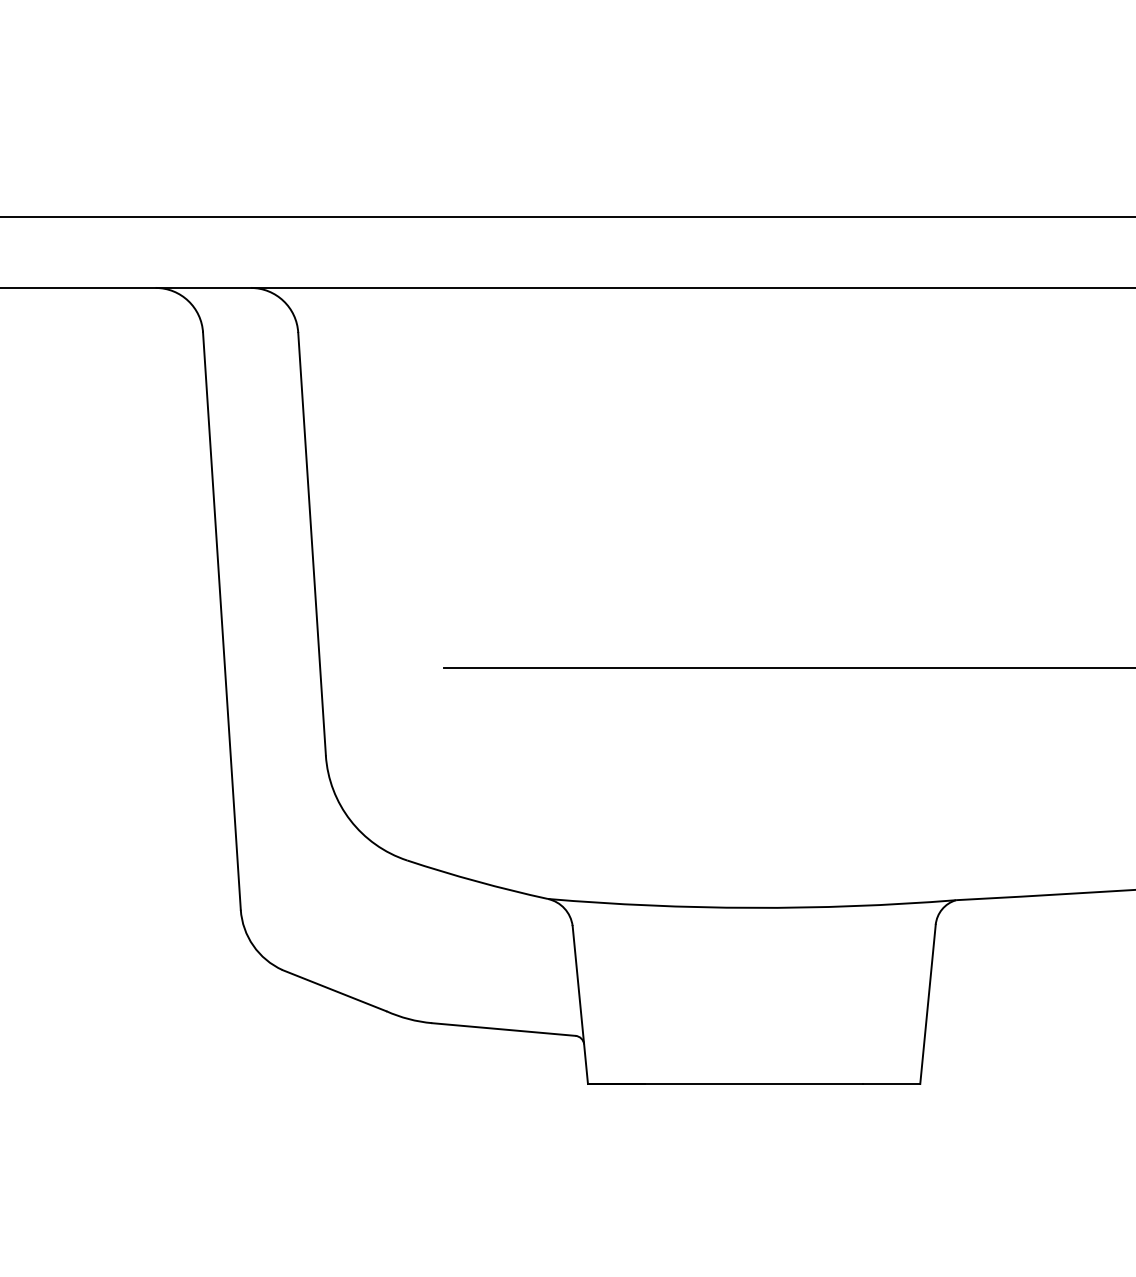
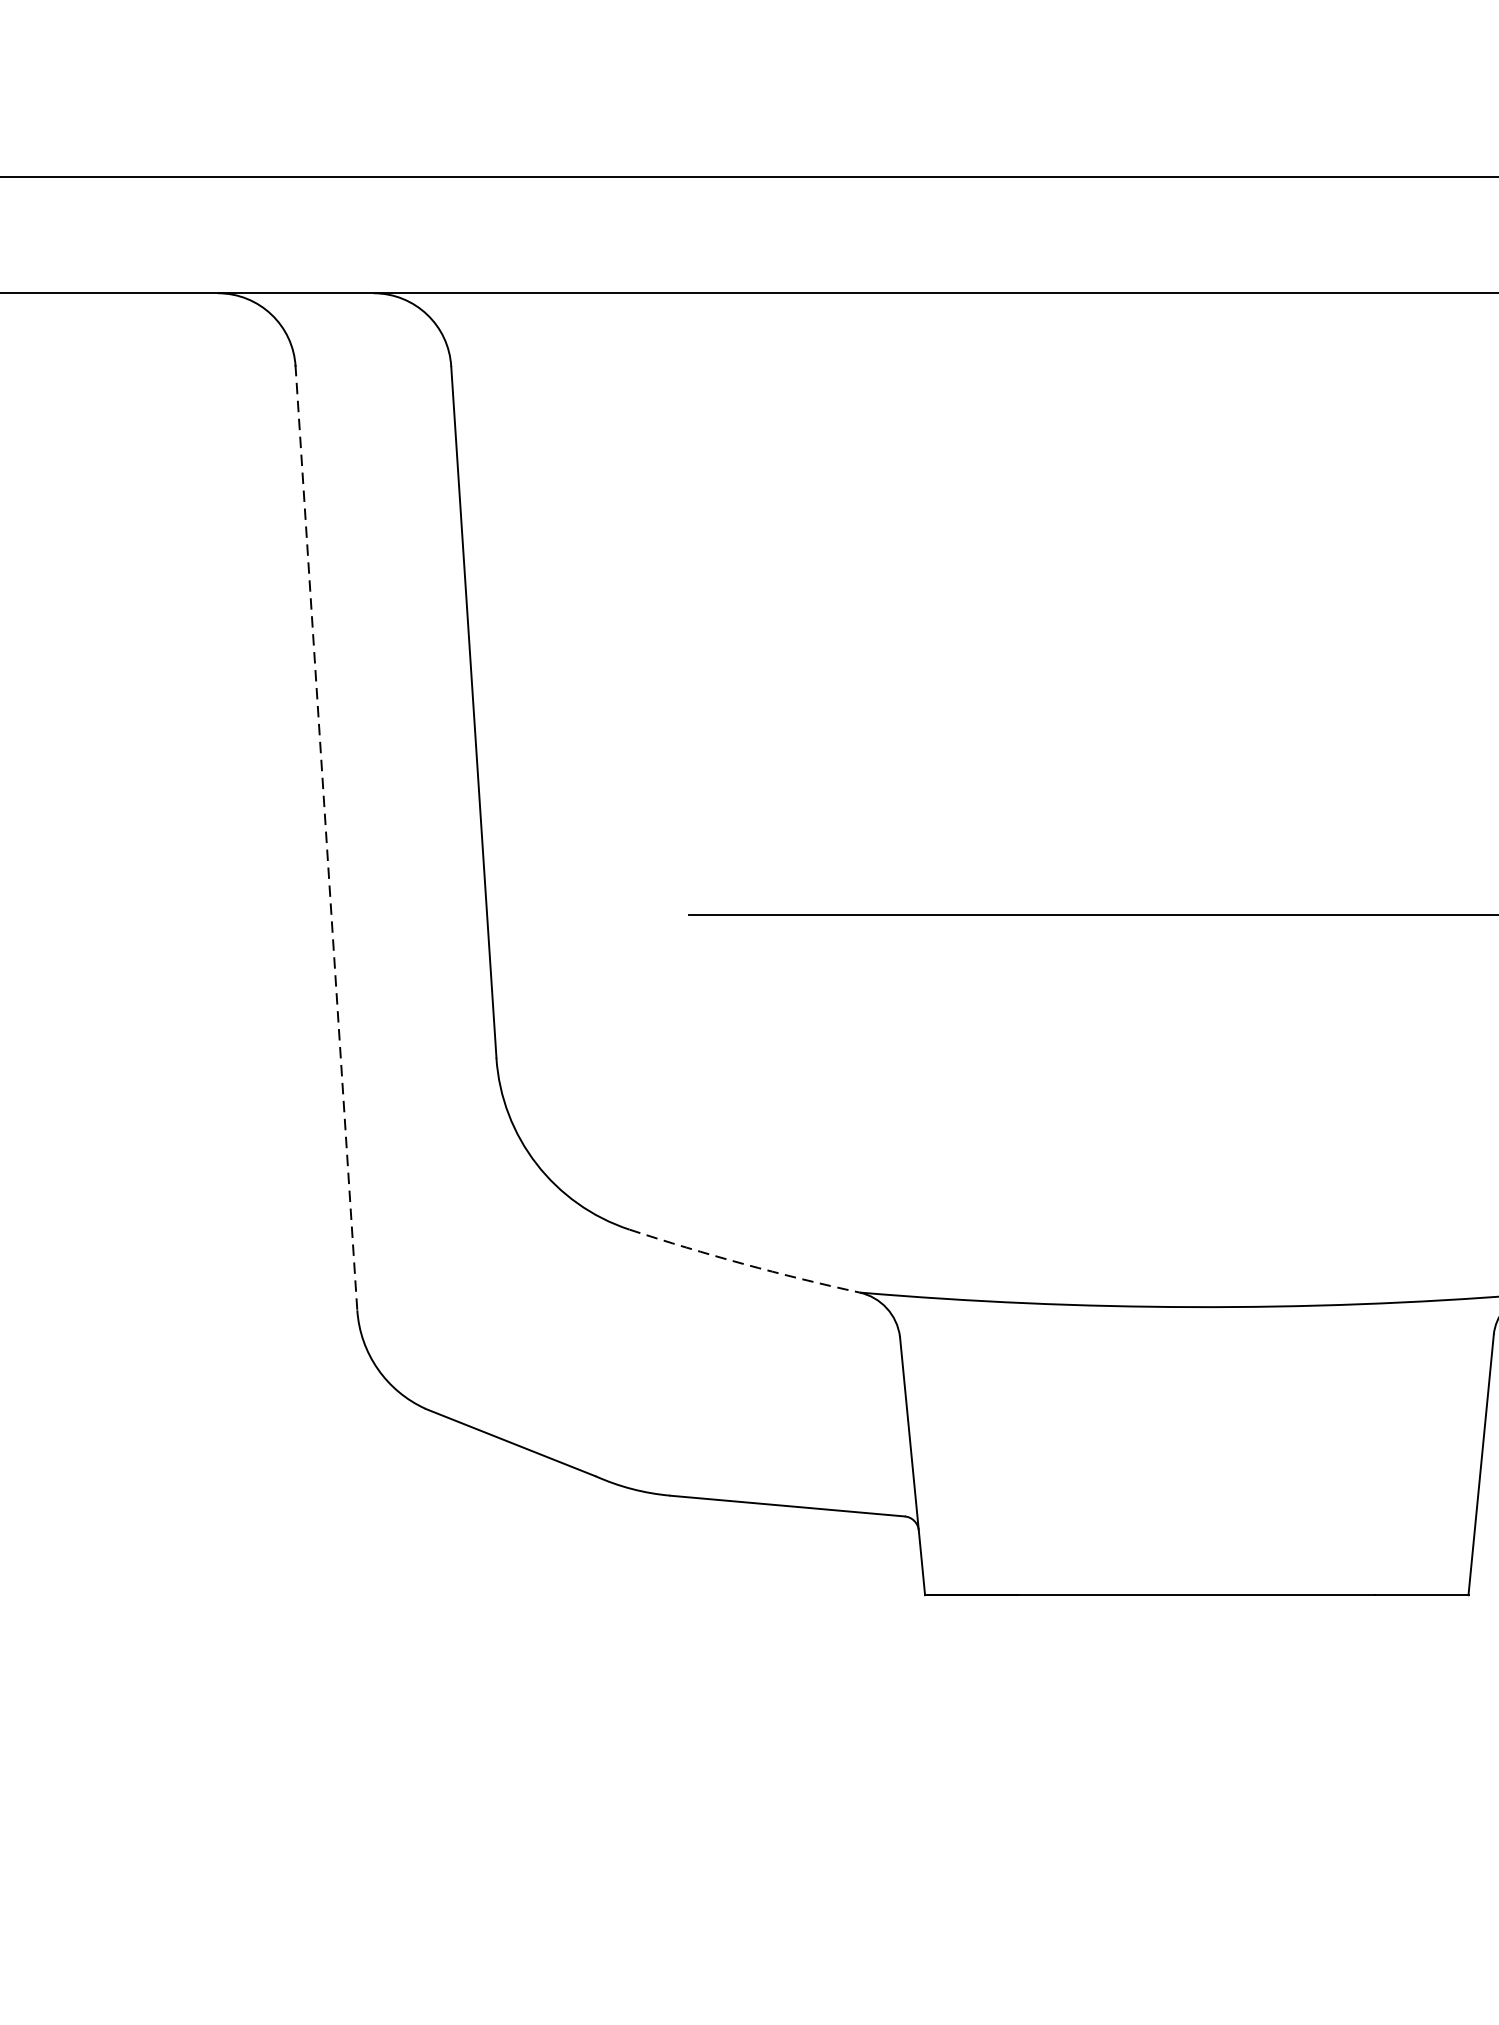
line: (221, 620) -> (325, 837), solid -> dashed
arc: (477, 881) -> (744, 1263), solid -> dashed

